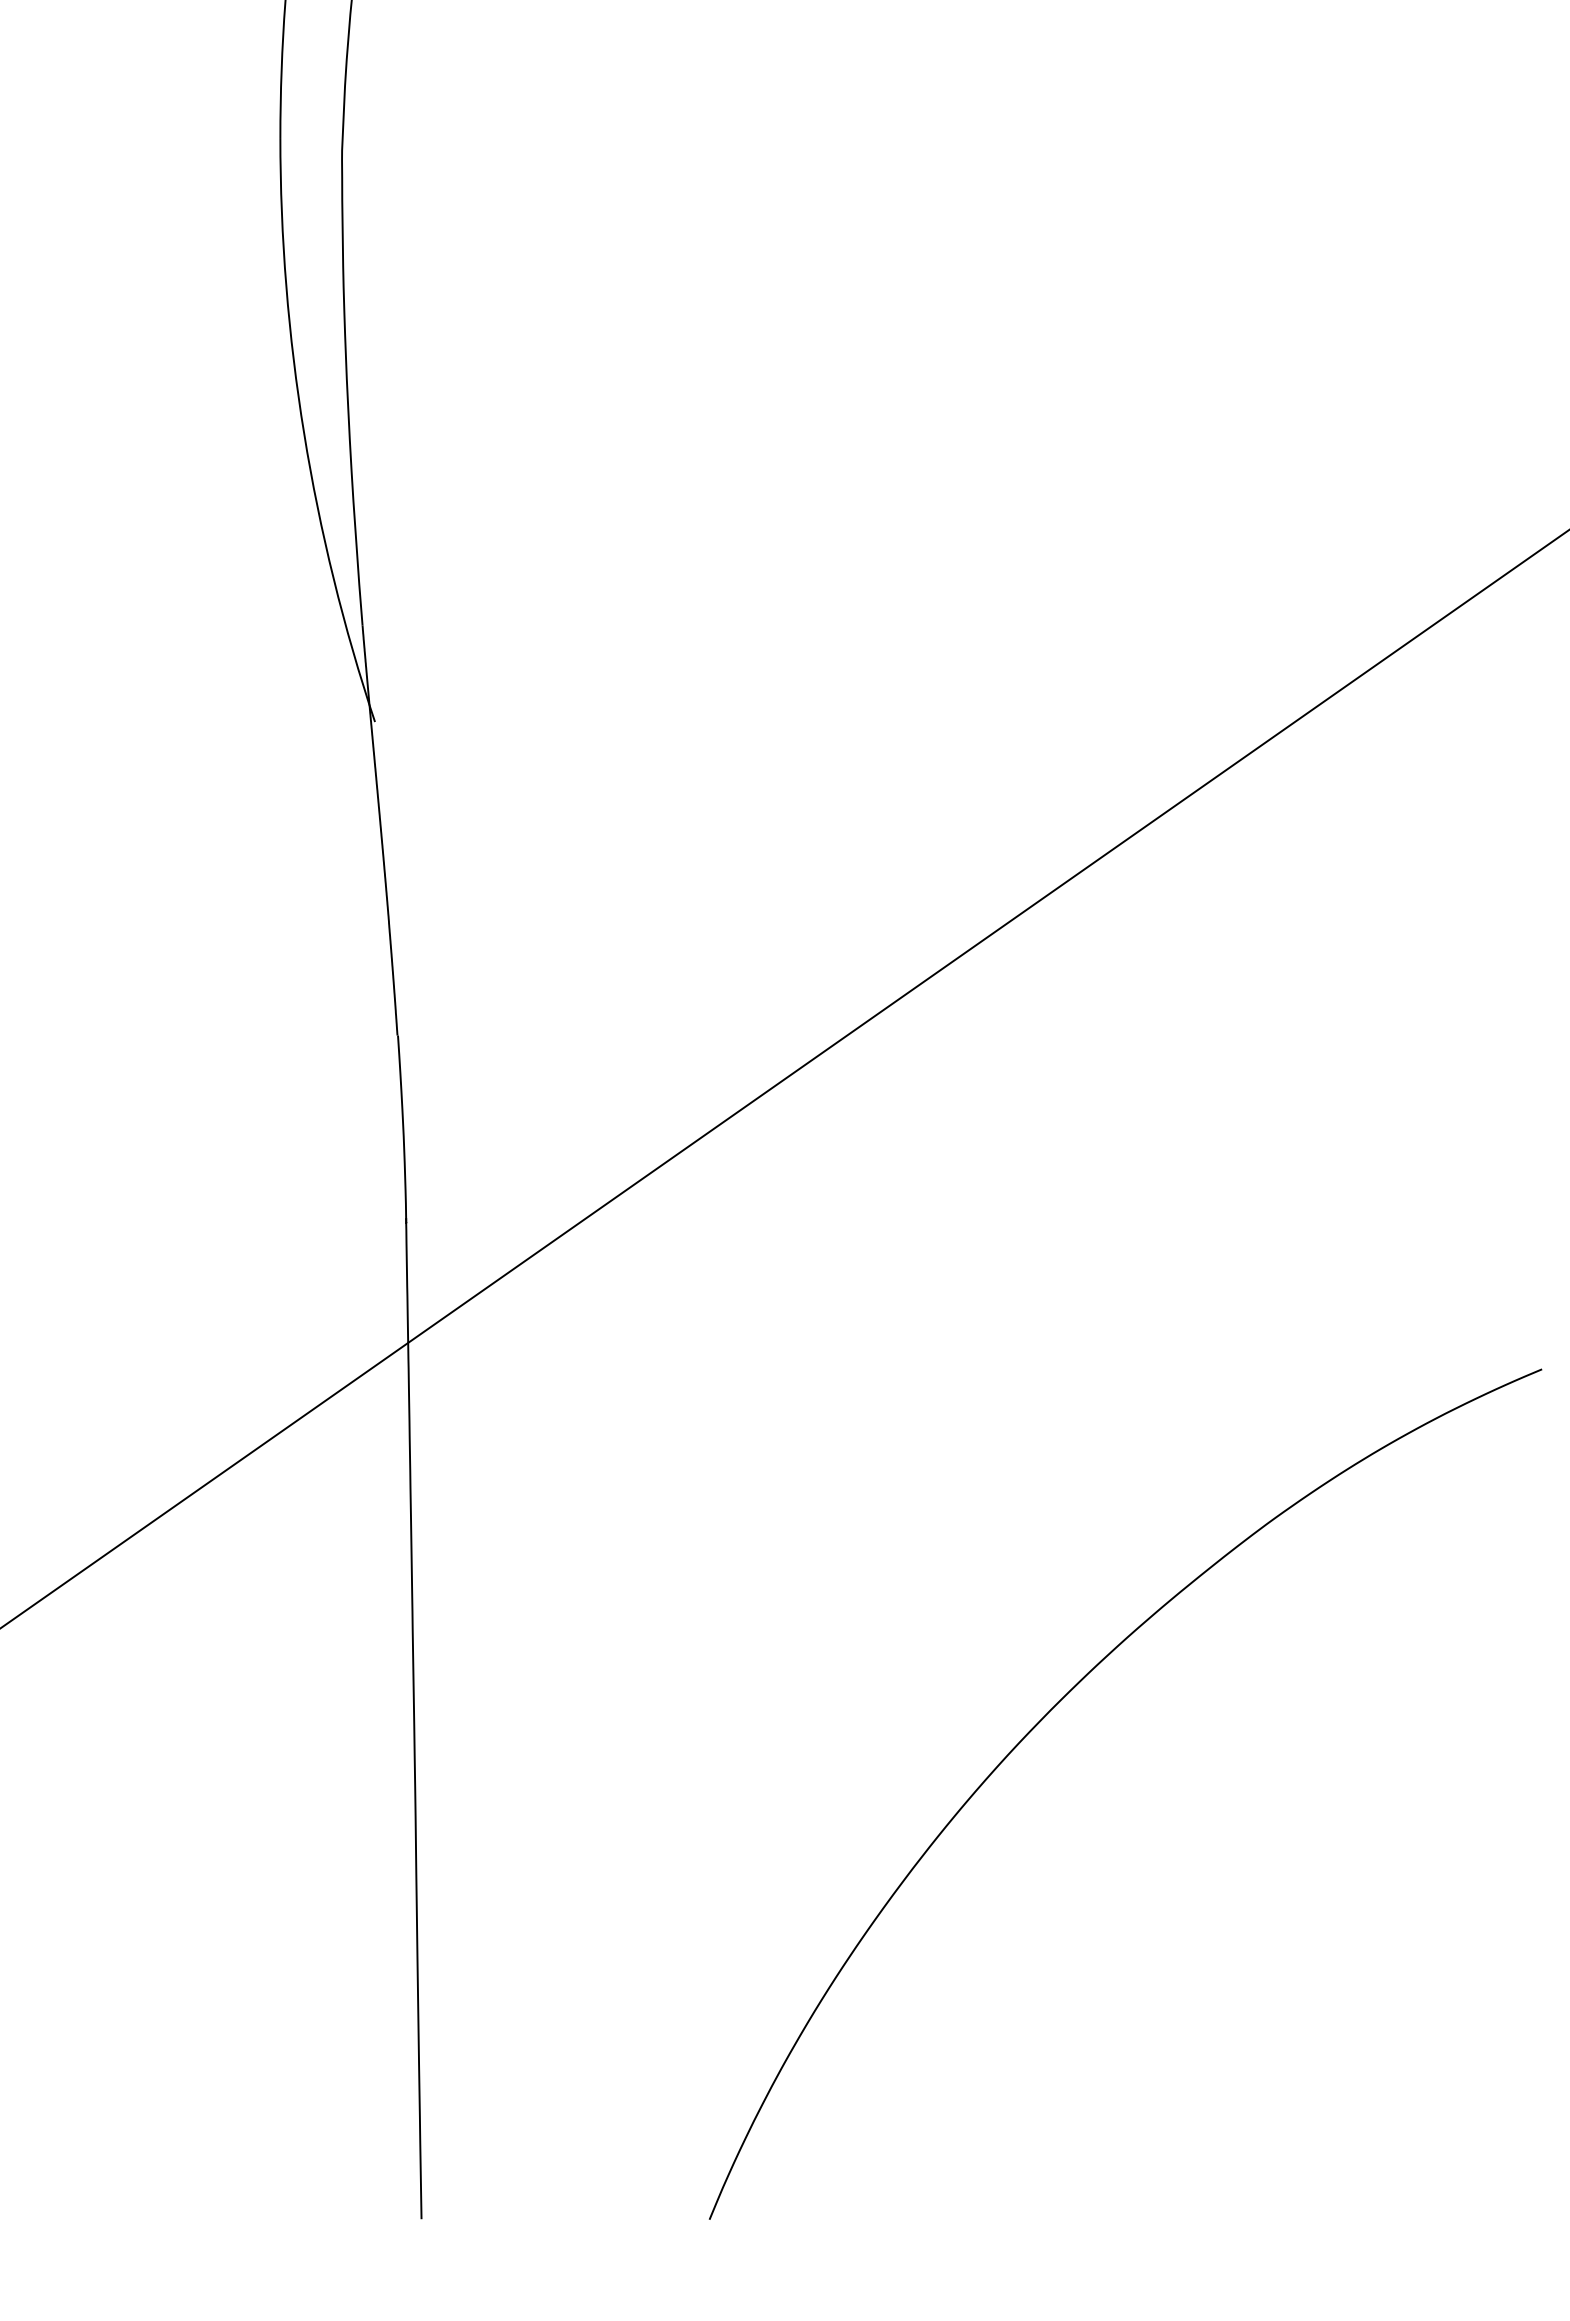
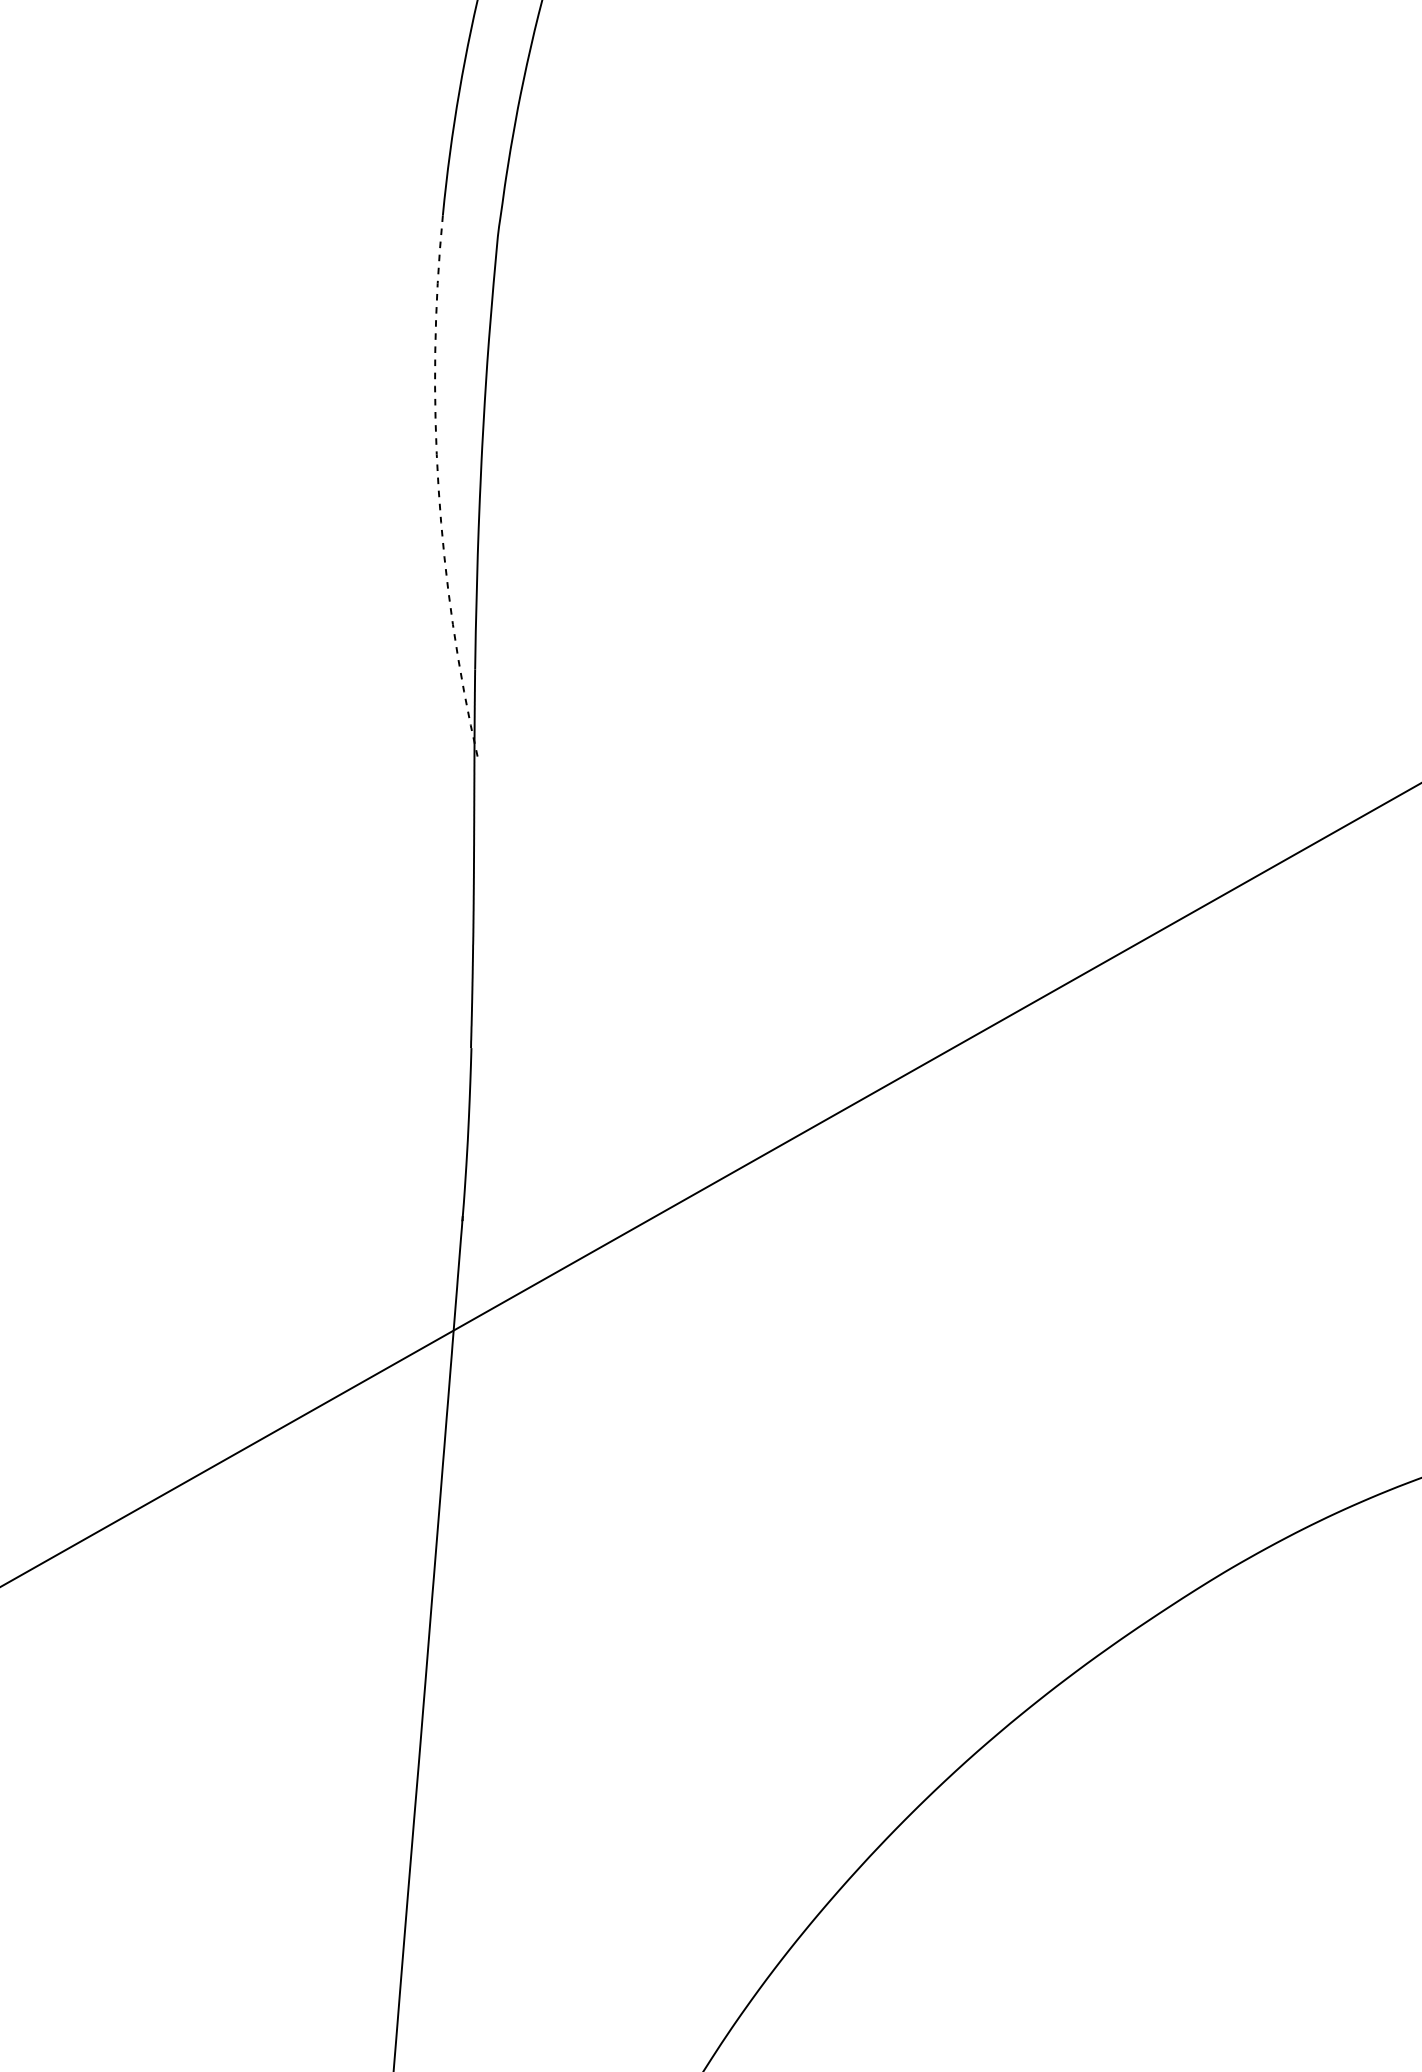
arc: (304, 433) -> (438, 488), solid -> dashed

